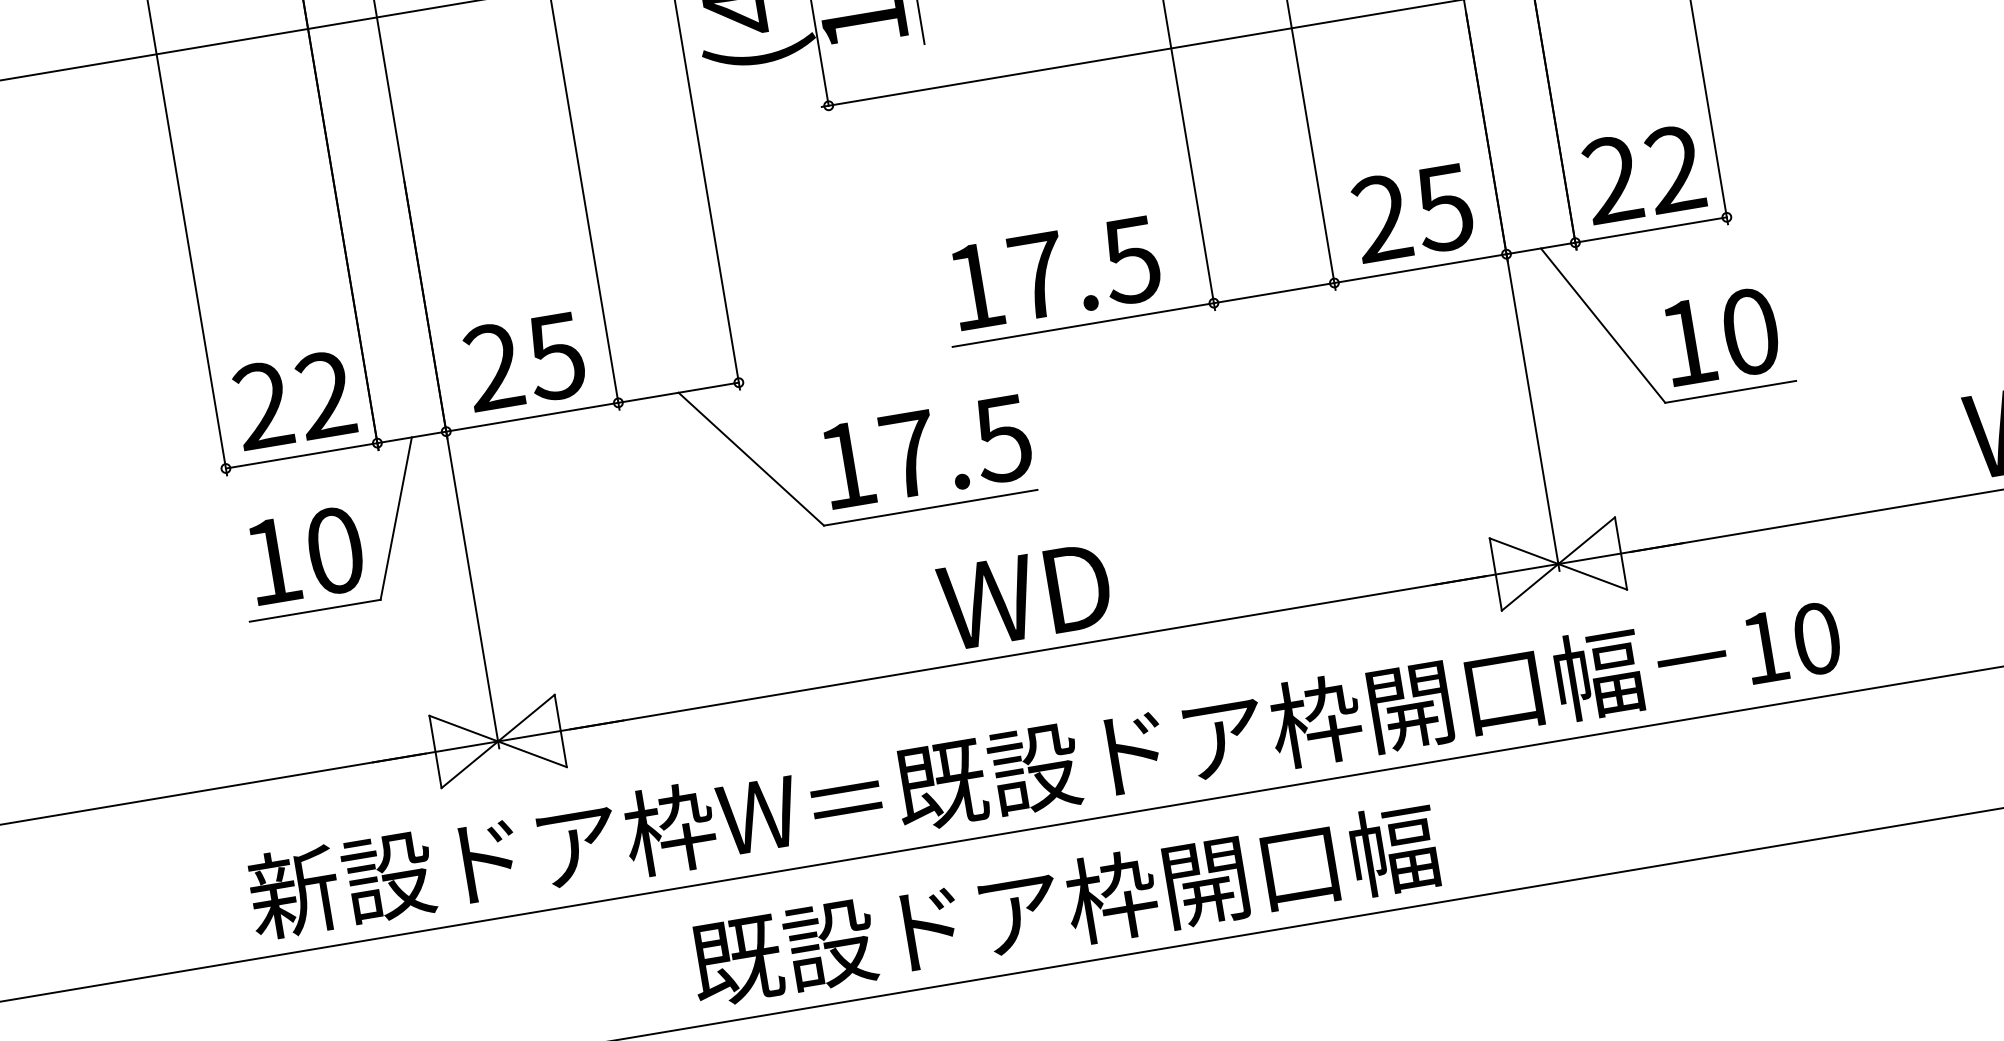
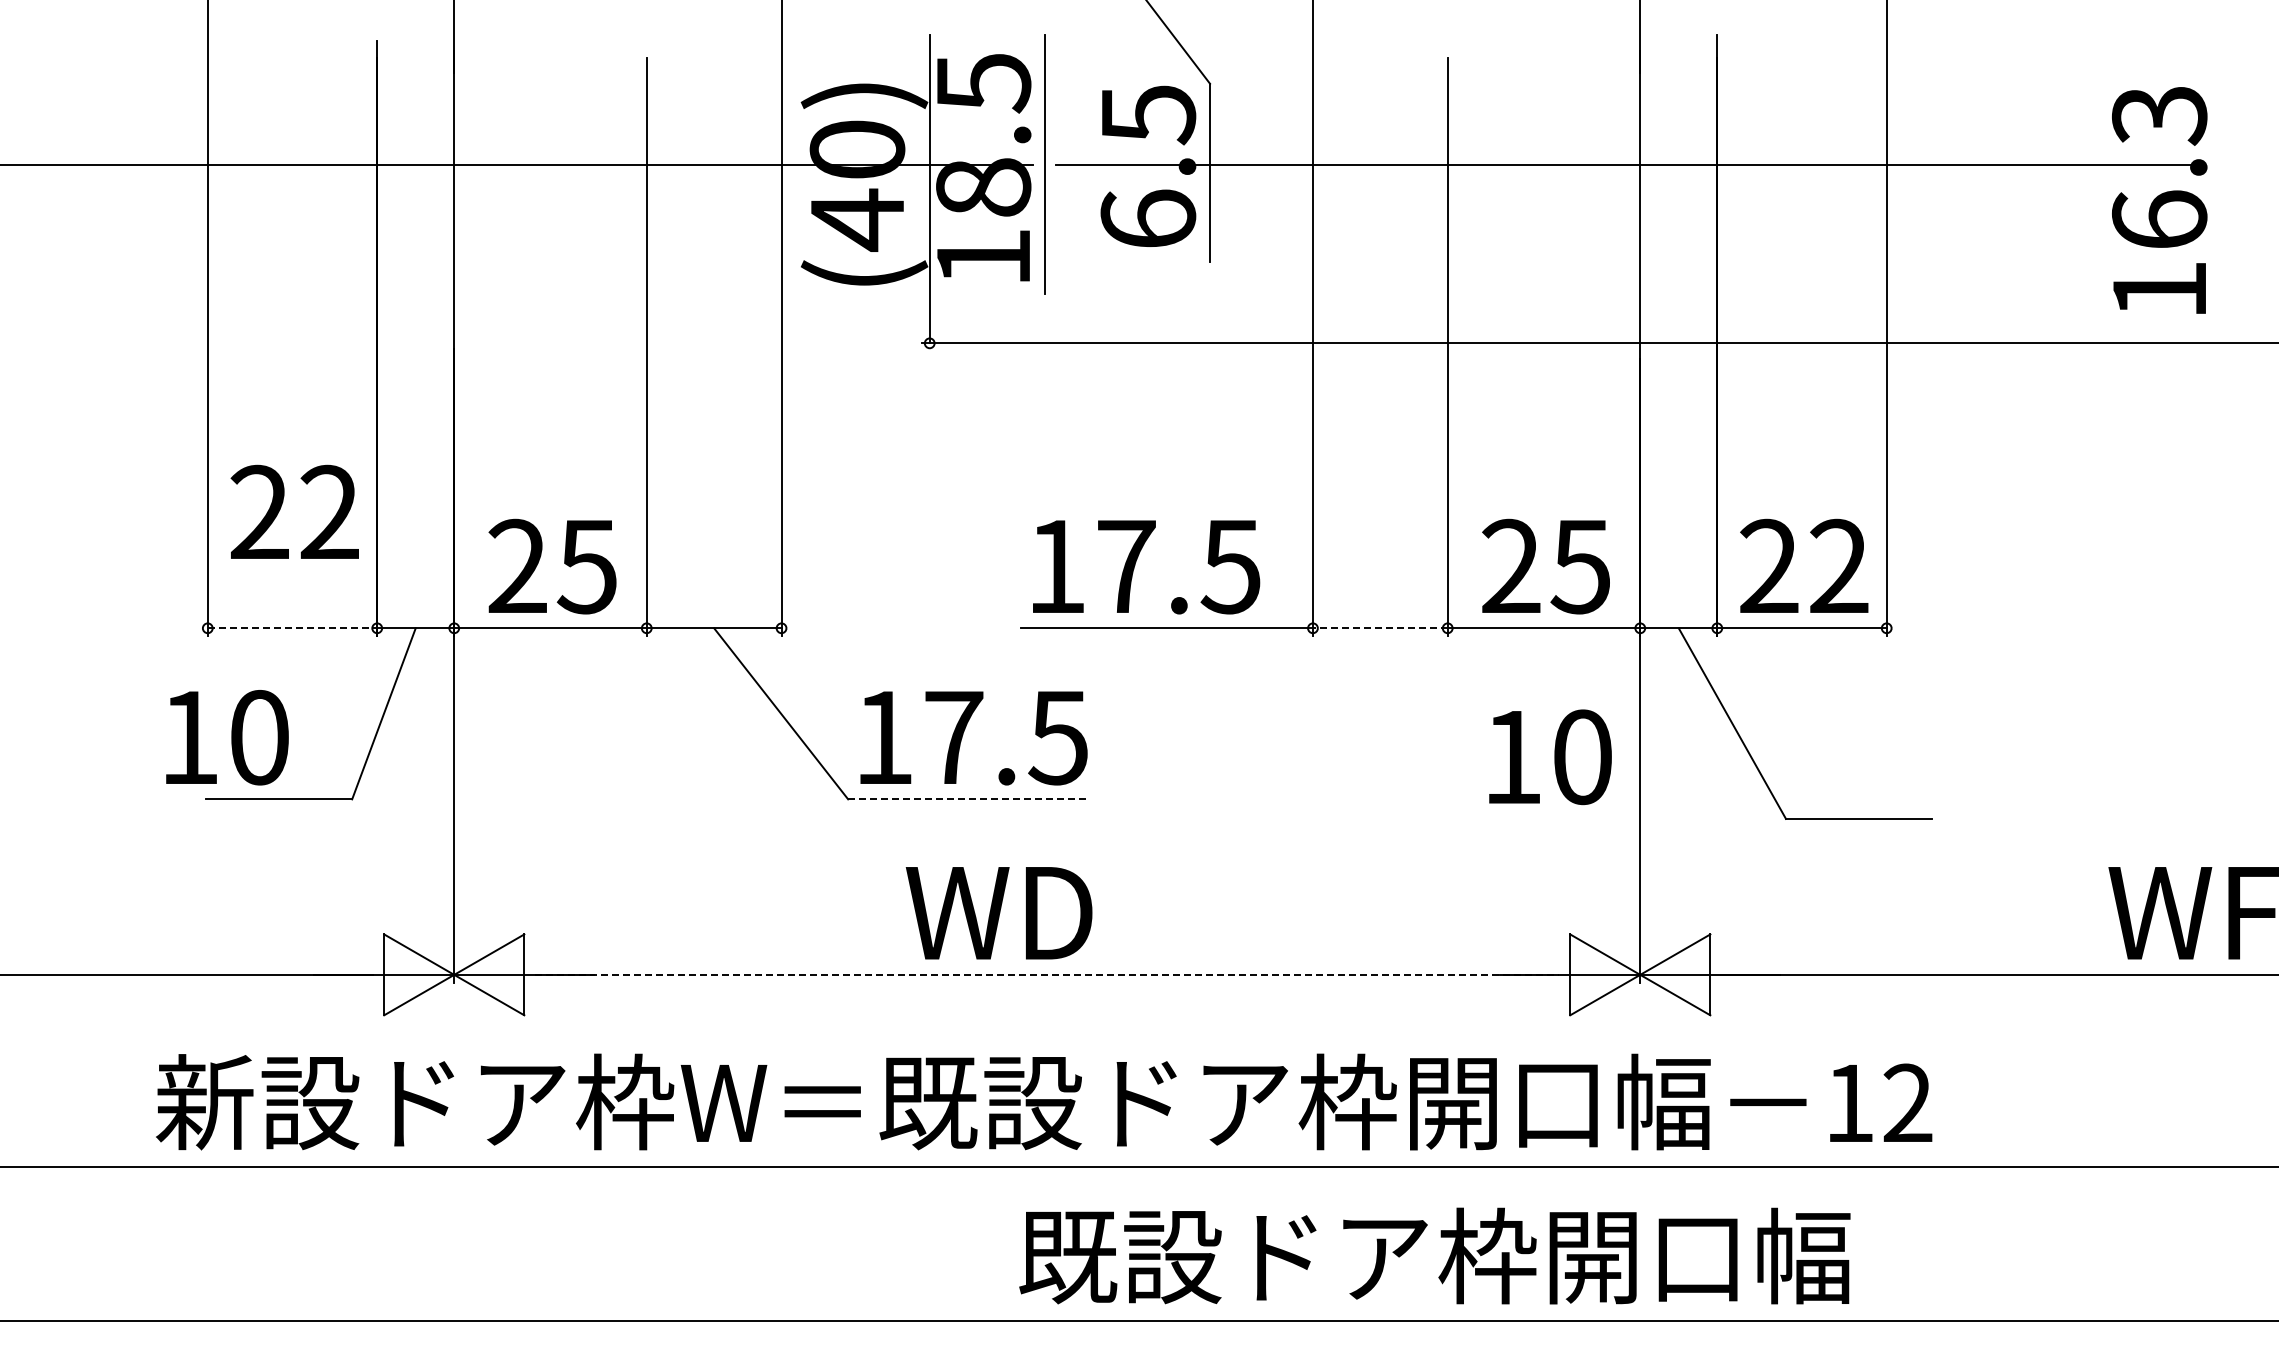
line: (1273, 293) -> (1379, 628), solid -> dashed
text: (1721, 336) -> (1550, 757), moved
text: (294, 399) -> (294, 511), moved
line: (301, 456) -> (292, 628), solid -> dashed
line: (931, 507) -> (968, 799), solid -> dashed
text: (306, 555) -> (227, 737), moved
text: (1024, 596) -> (998, 913), moved
text: (1816, 639) -> (1907, 1103), 10 -> 12
line: (1028, 652) -> (1047, 974), solid -> dashed
text: (1064, 904) -> (1434, 1255), moved

